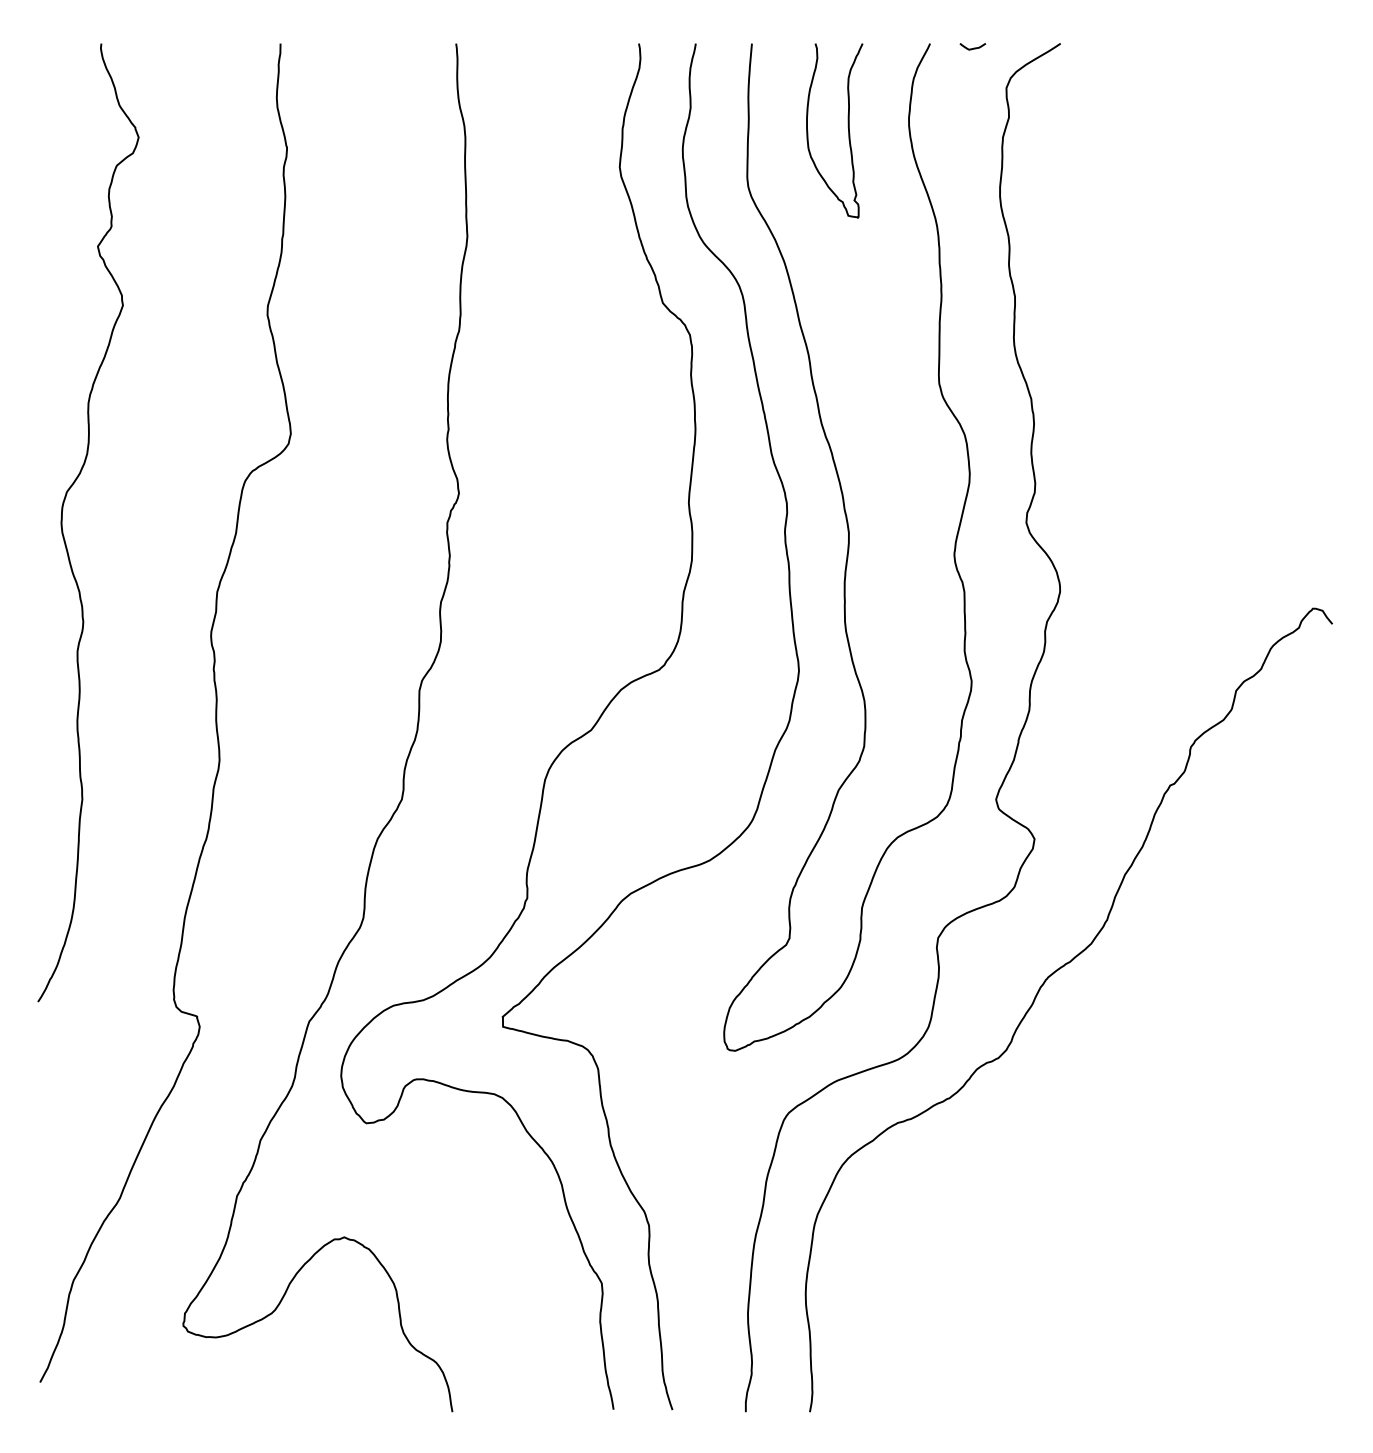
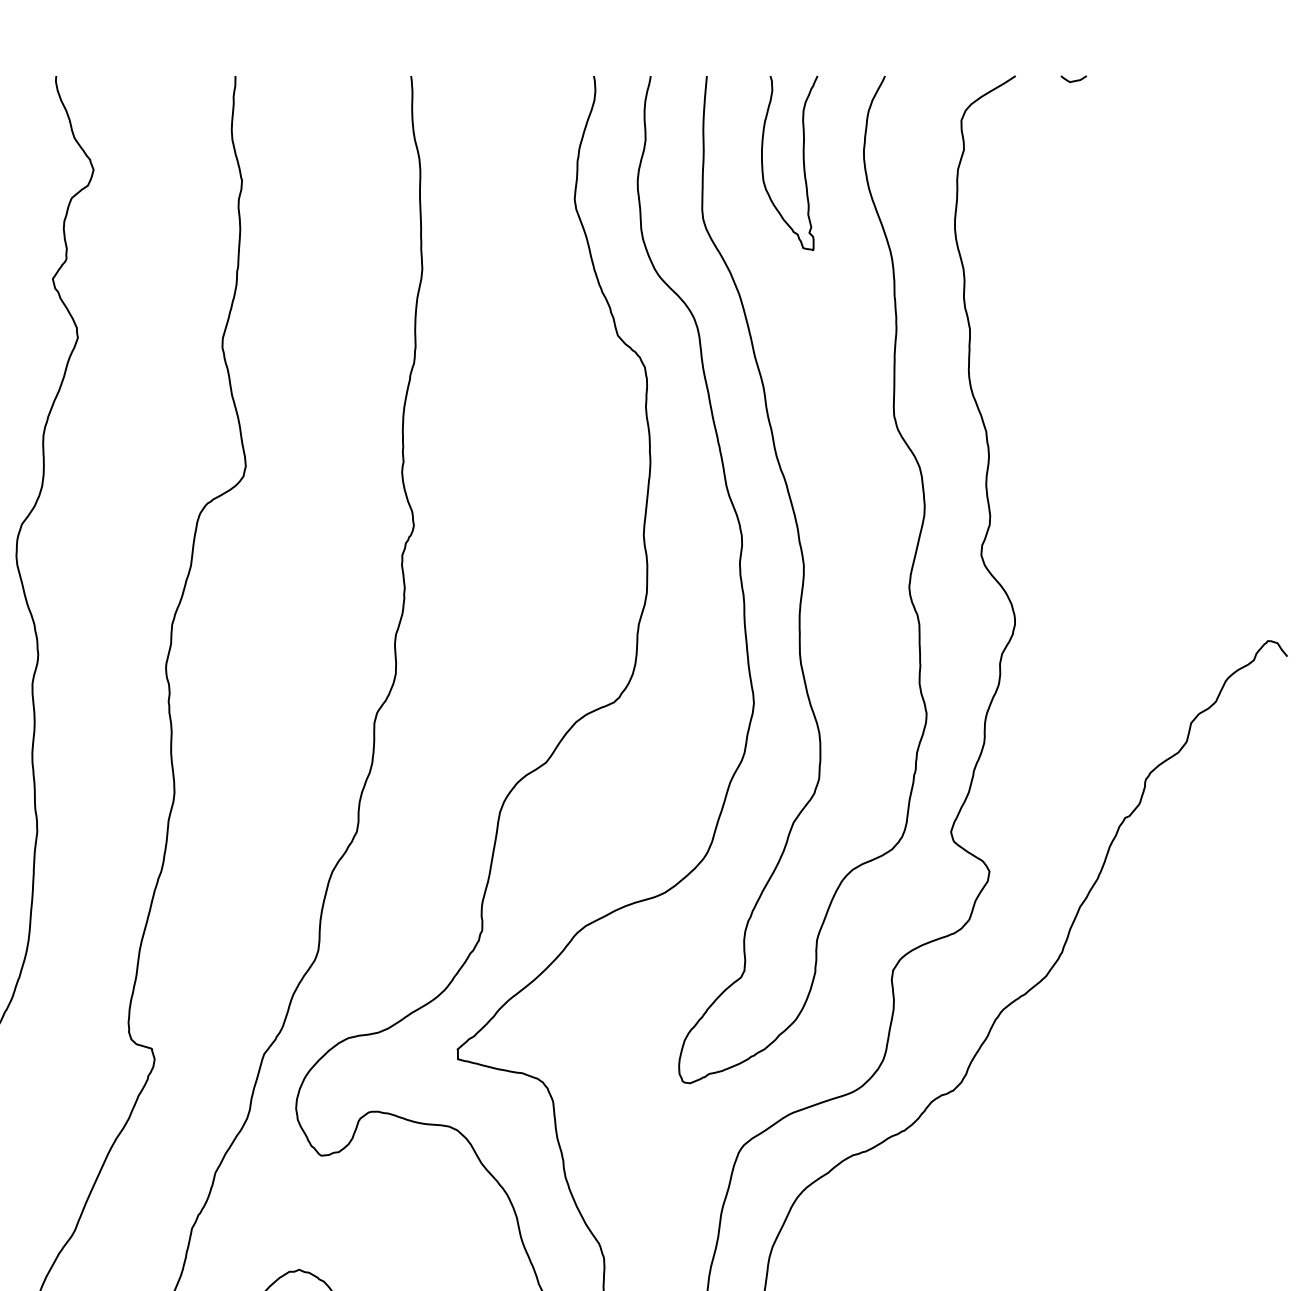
curve: (973, 47) -> (1074, 79), moved

